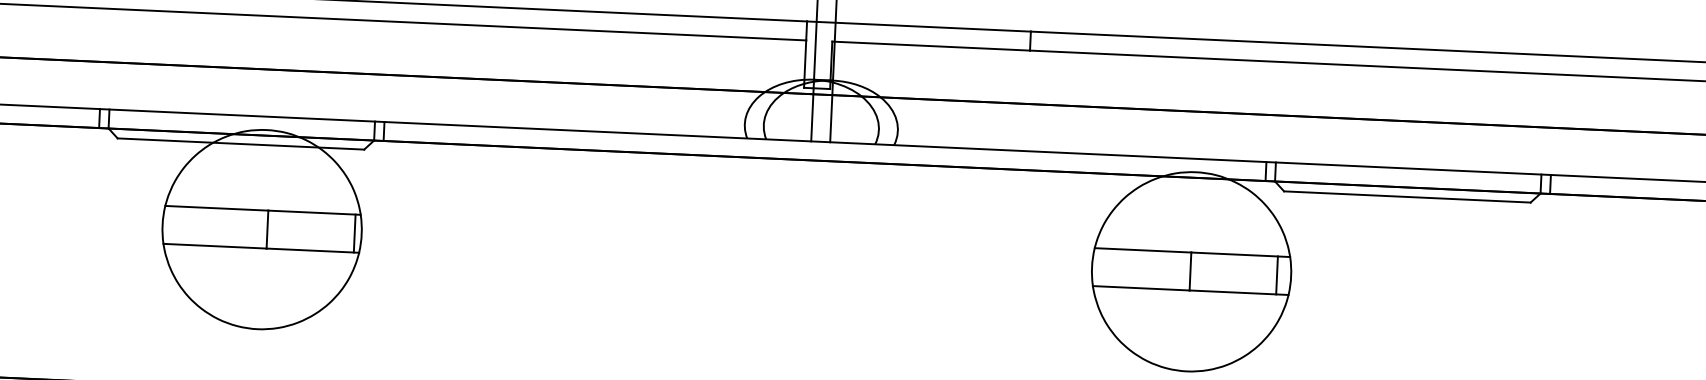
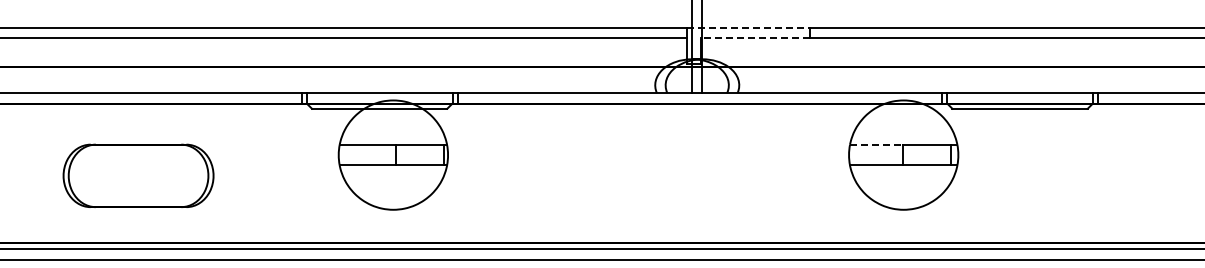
line: (919, 26) -> (748, 27), solid -> dashed
line: (929, 45) -> (754, 37), solid -> dashed
line: (1142, 250) -> (876, 144), solid -> dashed

